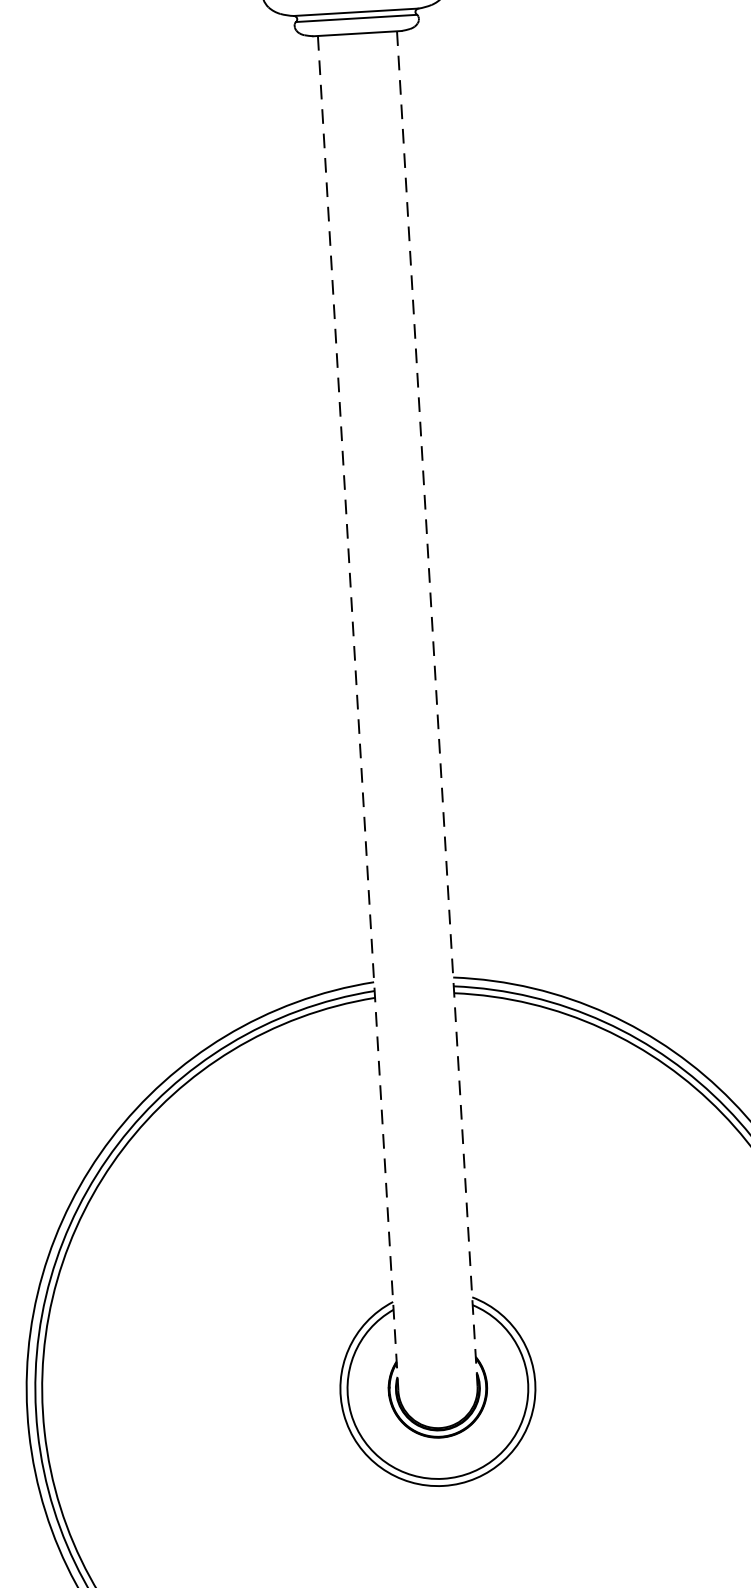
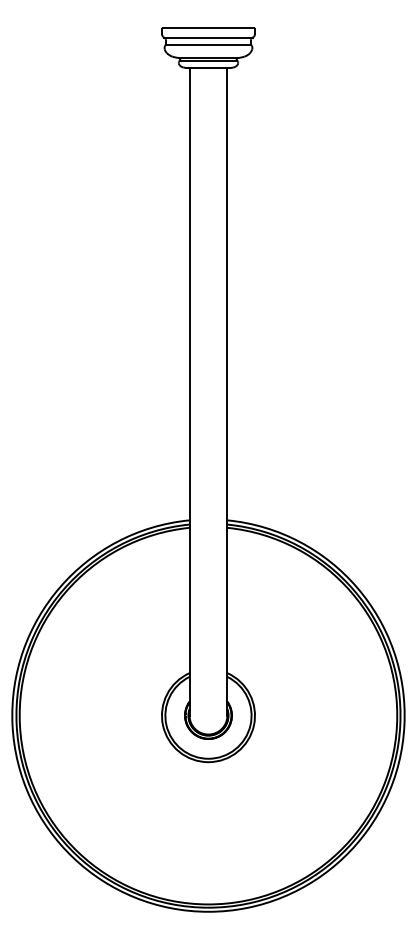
line: (437, 707) -> (227, 391), dashed -> solid
line: (357, 712) -> (189, 391), dashed -> solid

